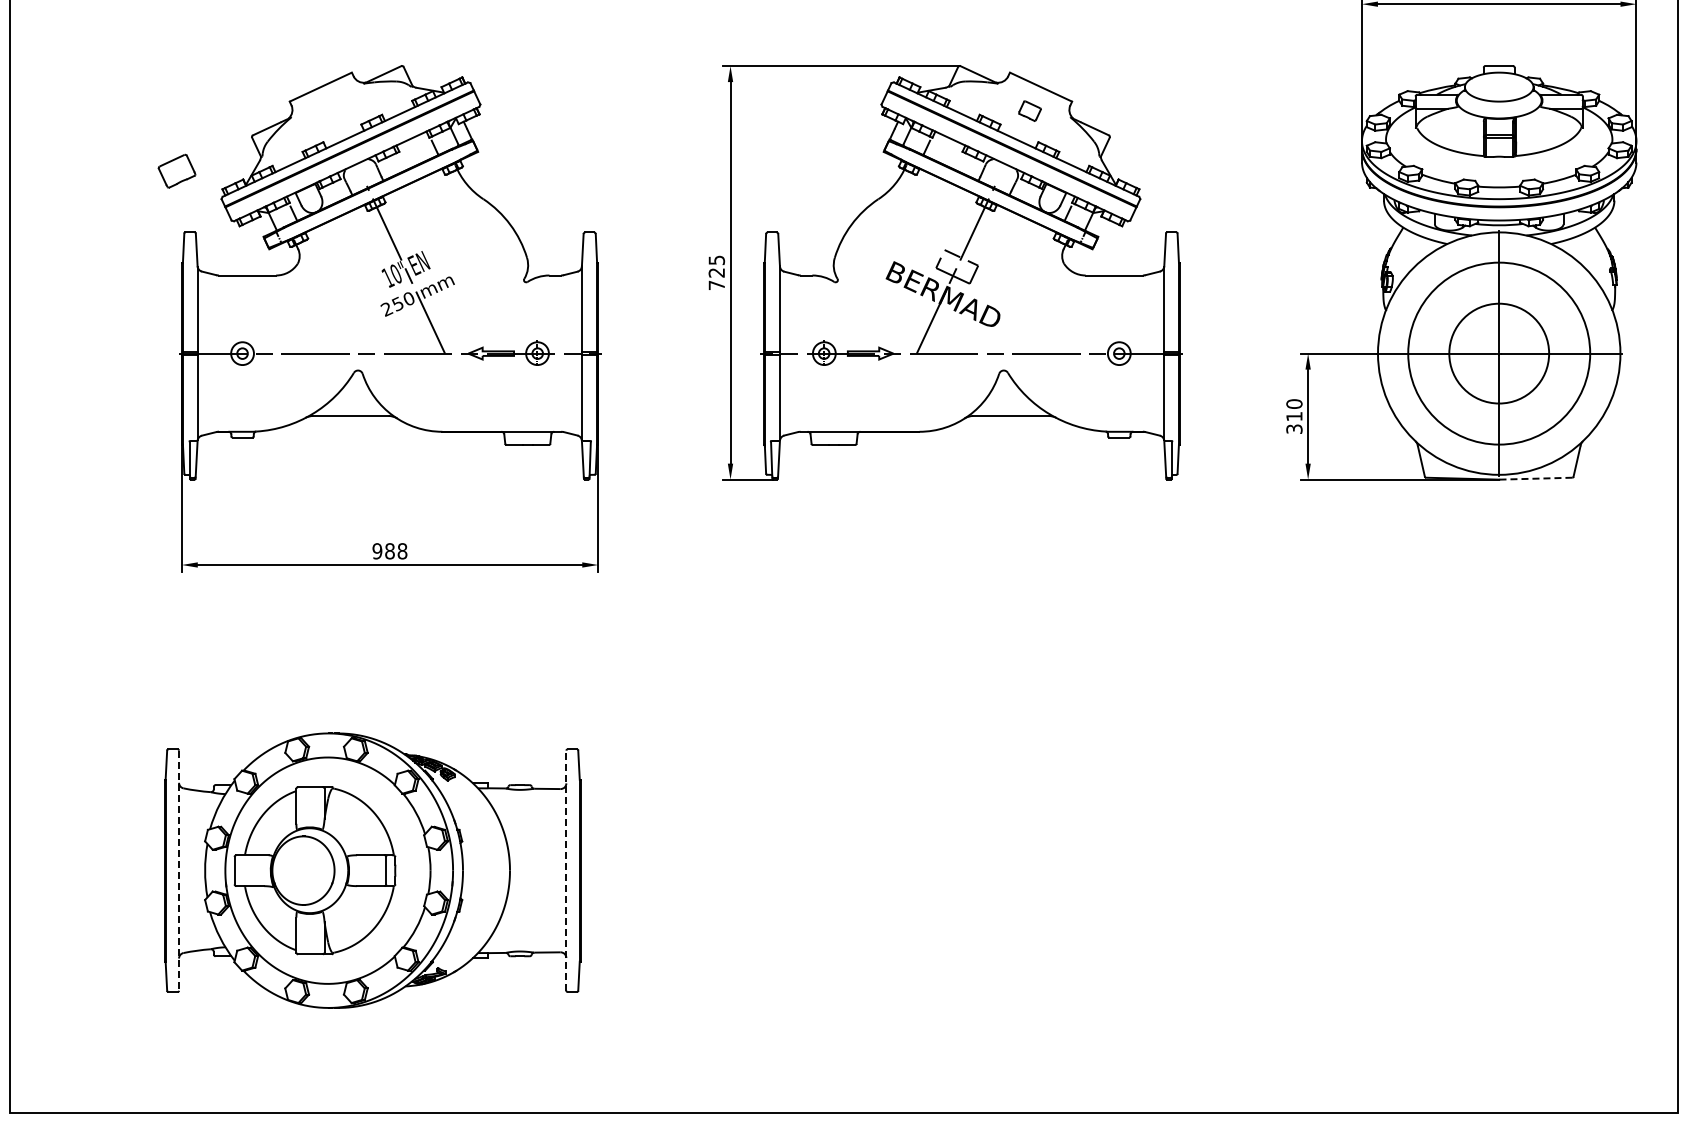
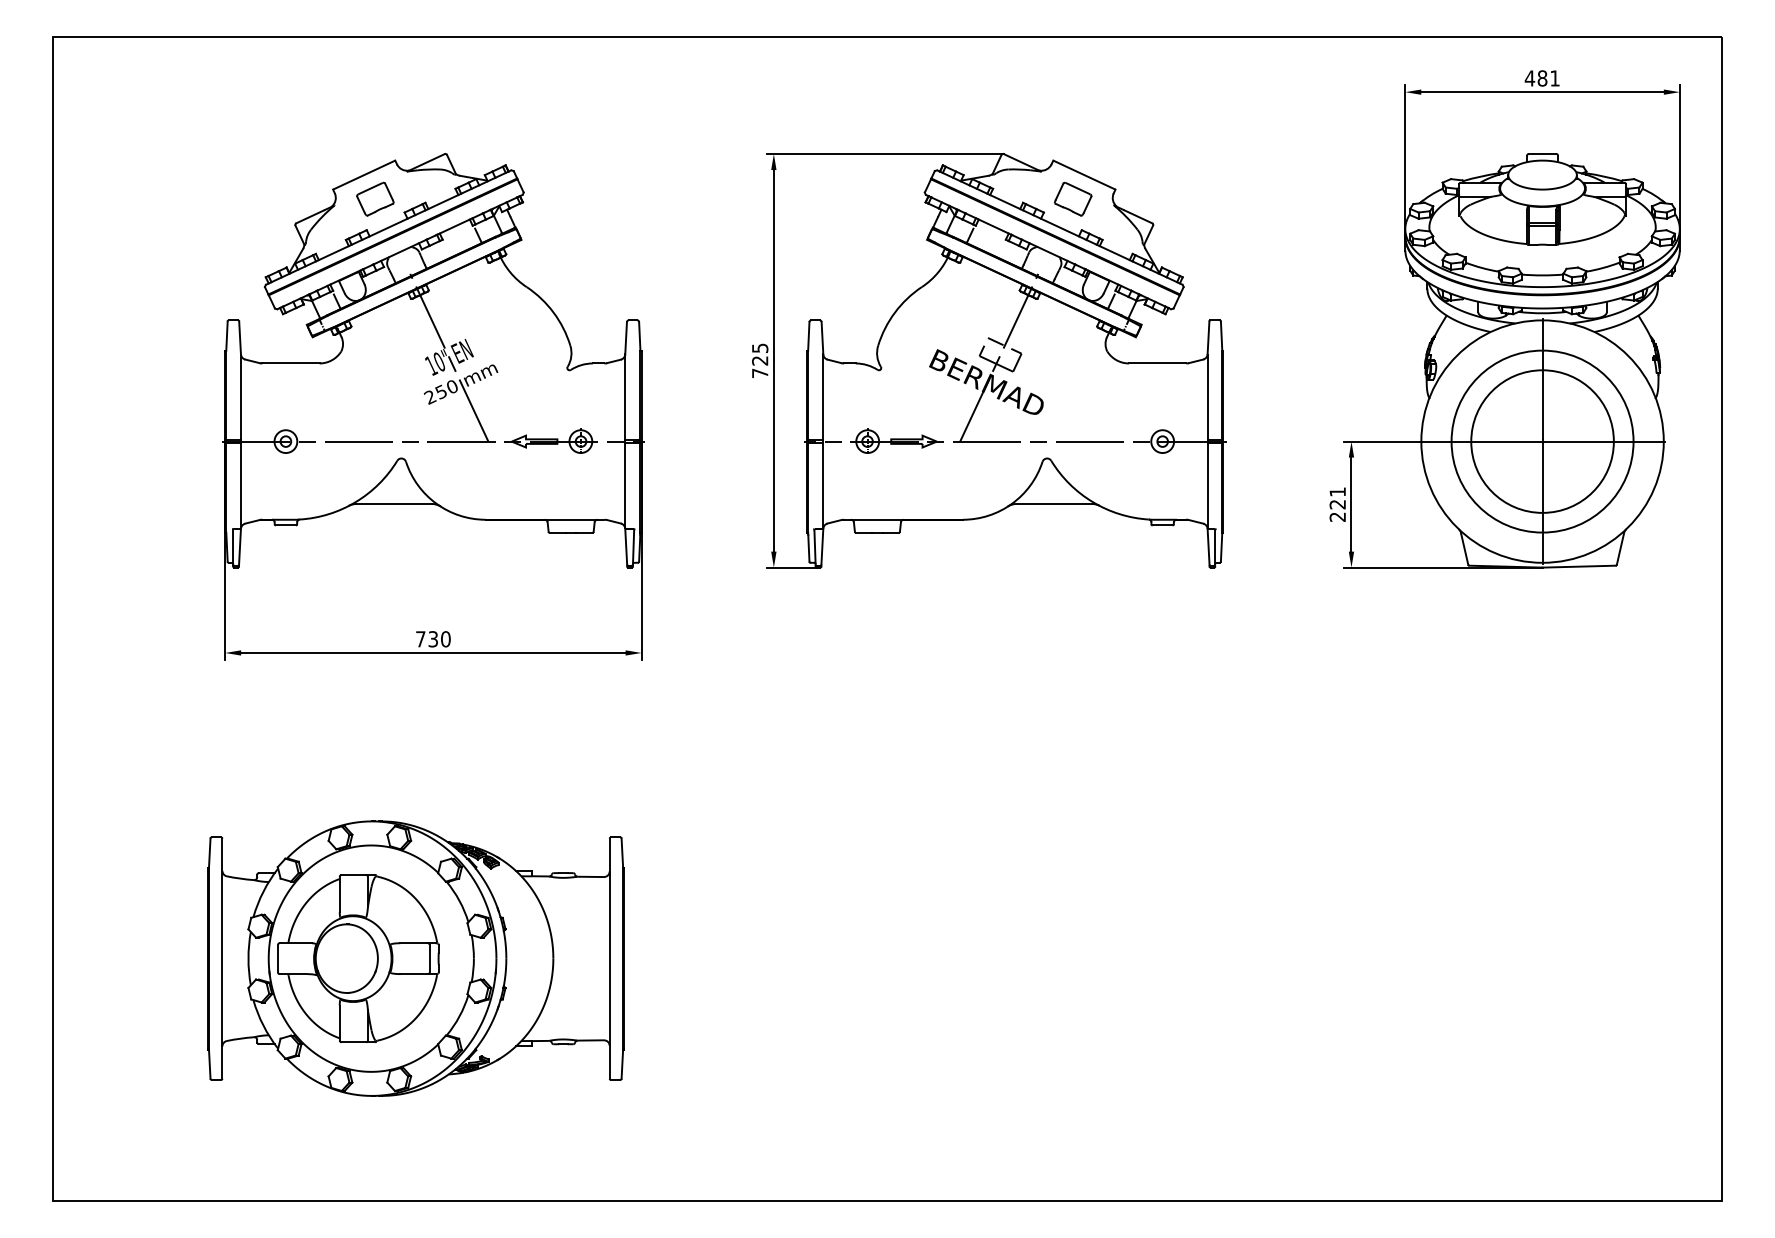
part: (1030, 110) -> (1073, 198), size x1.67
part: (177, 170) -> (375, 198), moved
circle: (1499, 353) -> (1542, 441), size x1.43
text: (1294, 416) -> (1337, 504), 310 -> 221
line: (1536, 478) -> (1579, 566), dashed -> solid
text: (389, 551) -> (432, 639), 988 -> 730
line: (566, 870) -> (609, 958), dashed -> solid
line: (179, 871) -> (222, 959), dashed -> solid

